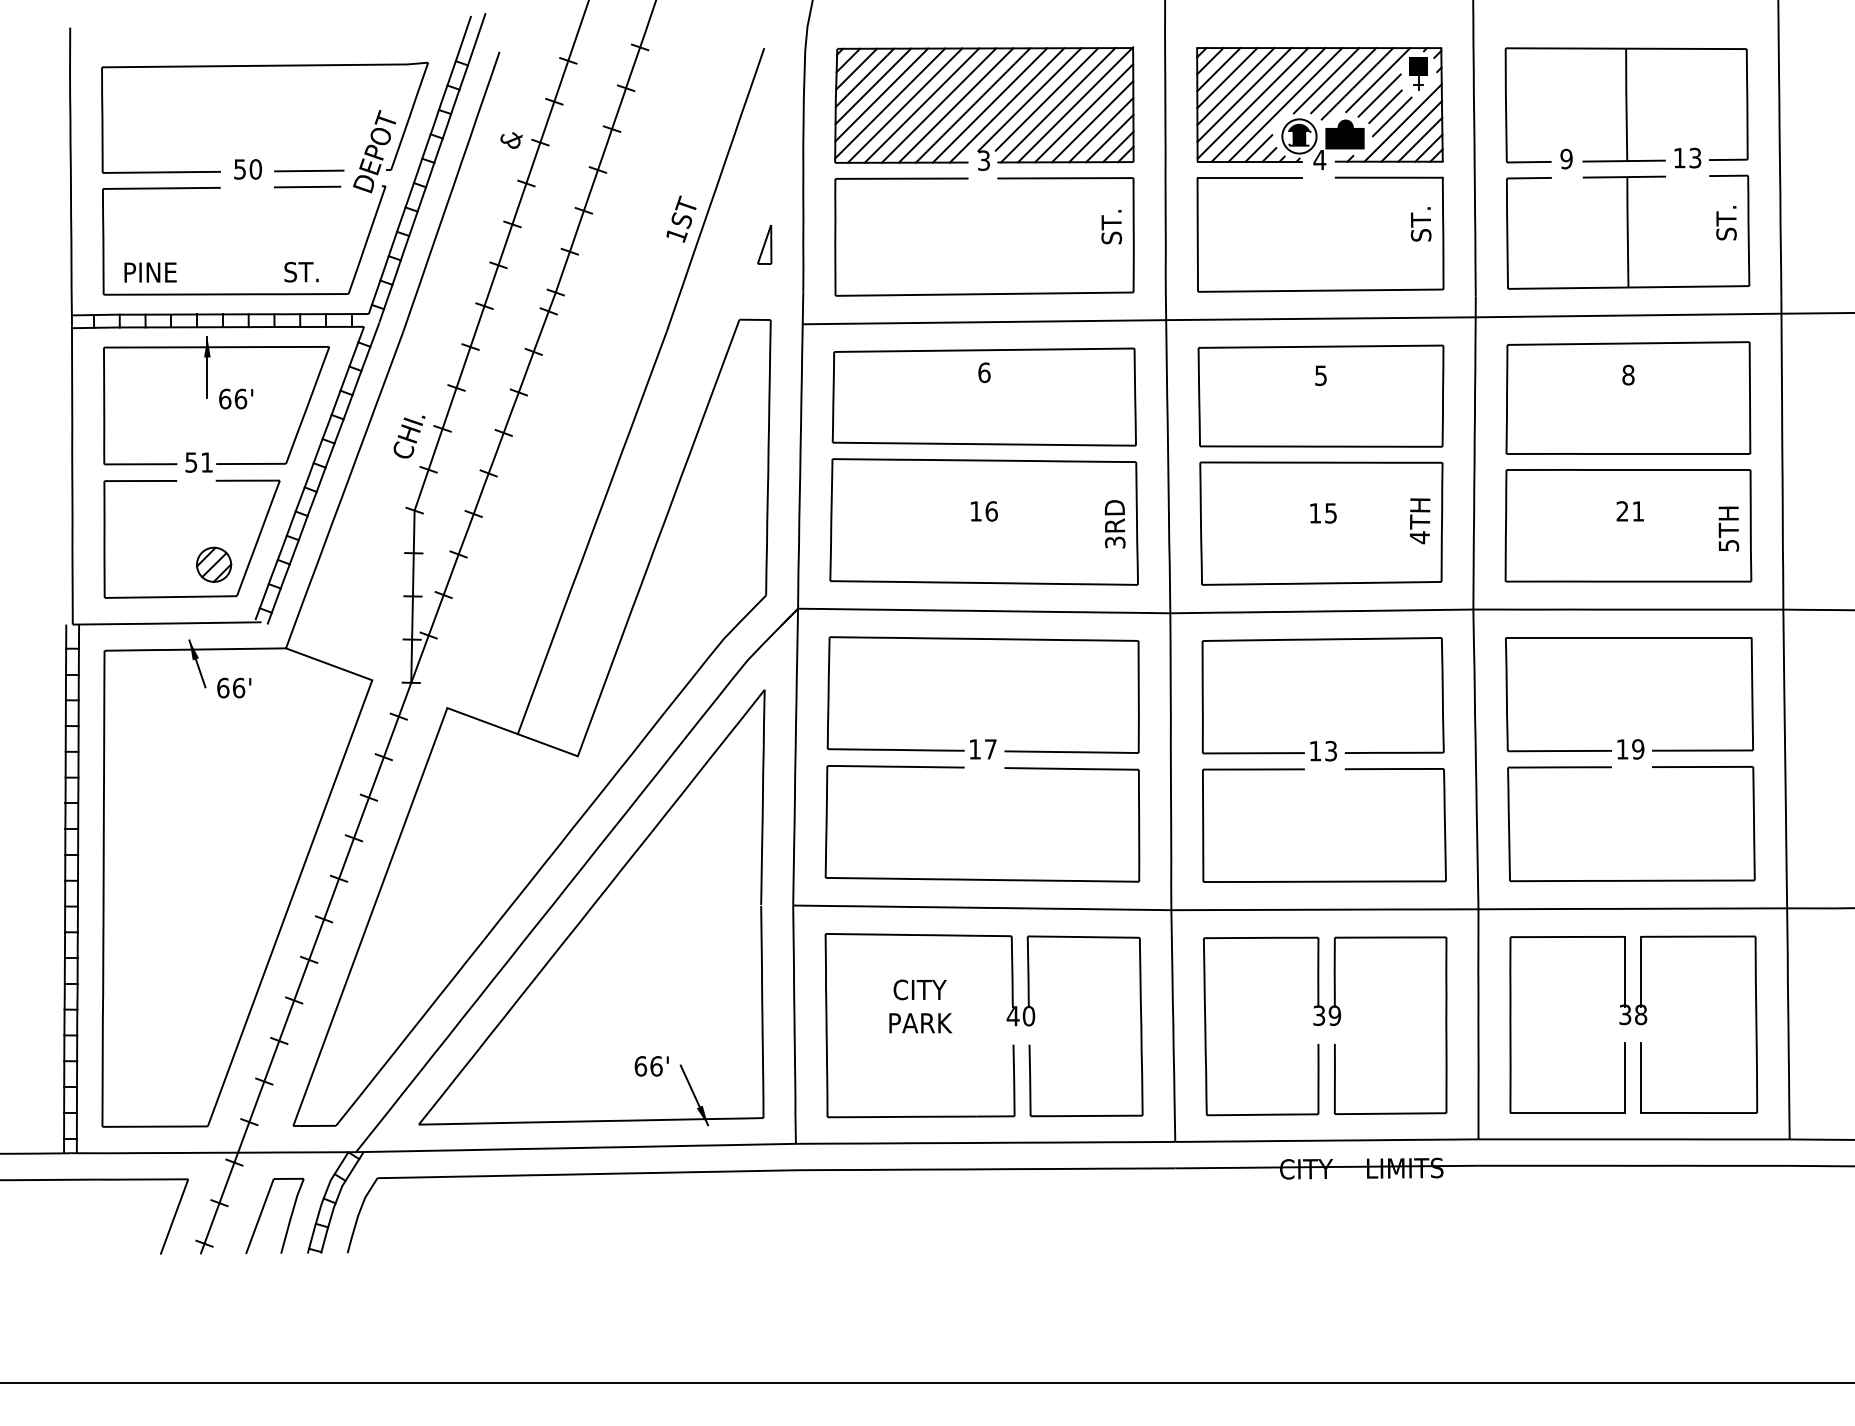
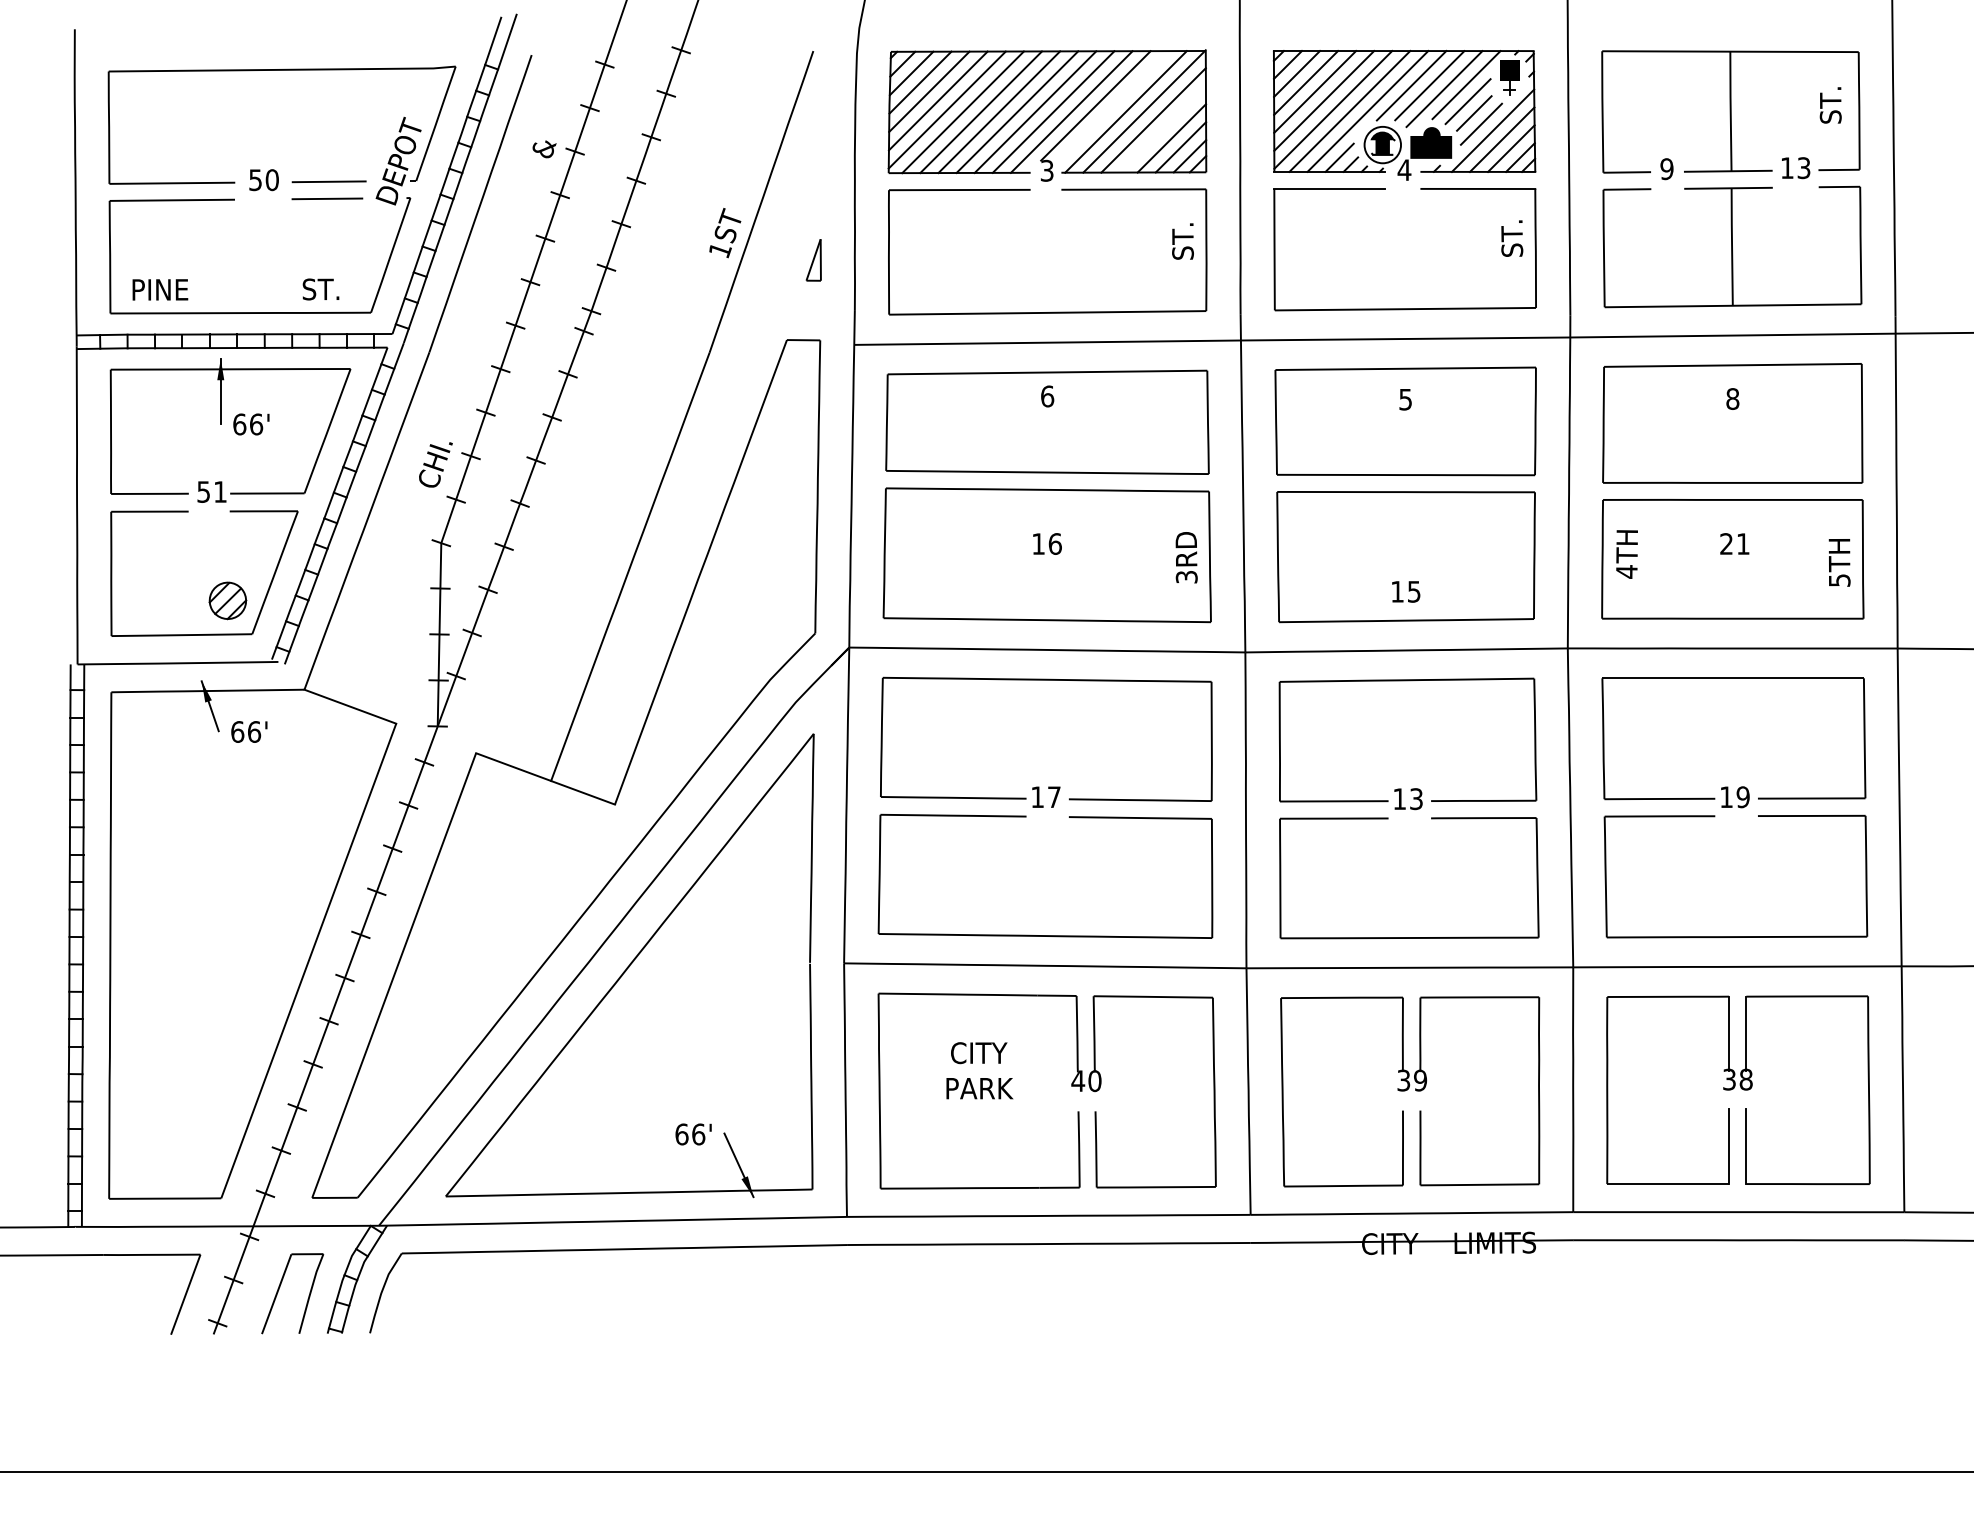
line: (1046, 99) -> (1113, 105), removed
line: (1092, 121) -> (1162, 129), removed
text: (1726, 223) -> (1830, 105), moved
text: (1323, 513) -> (1406, 591), moved
text: (1420, 521) -> (1627, 554), moved

